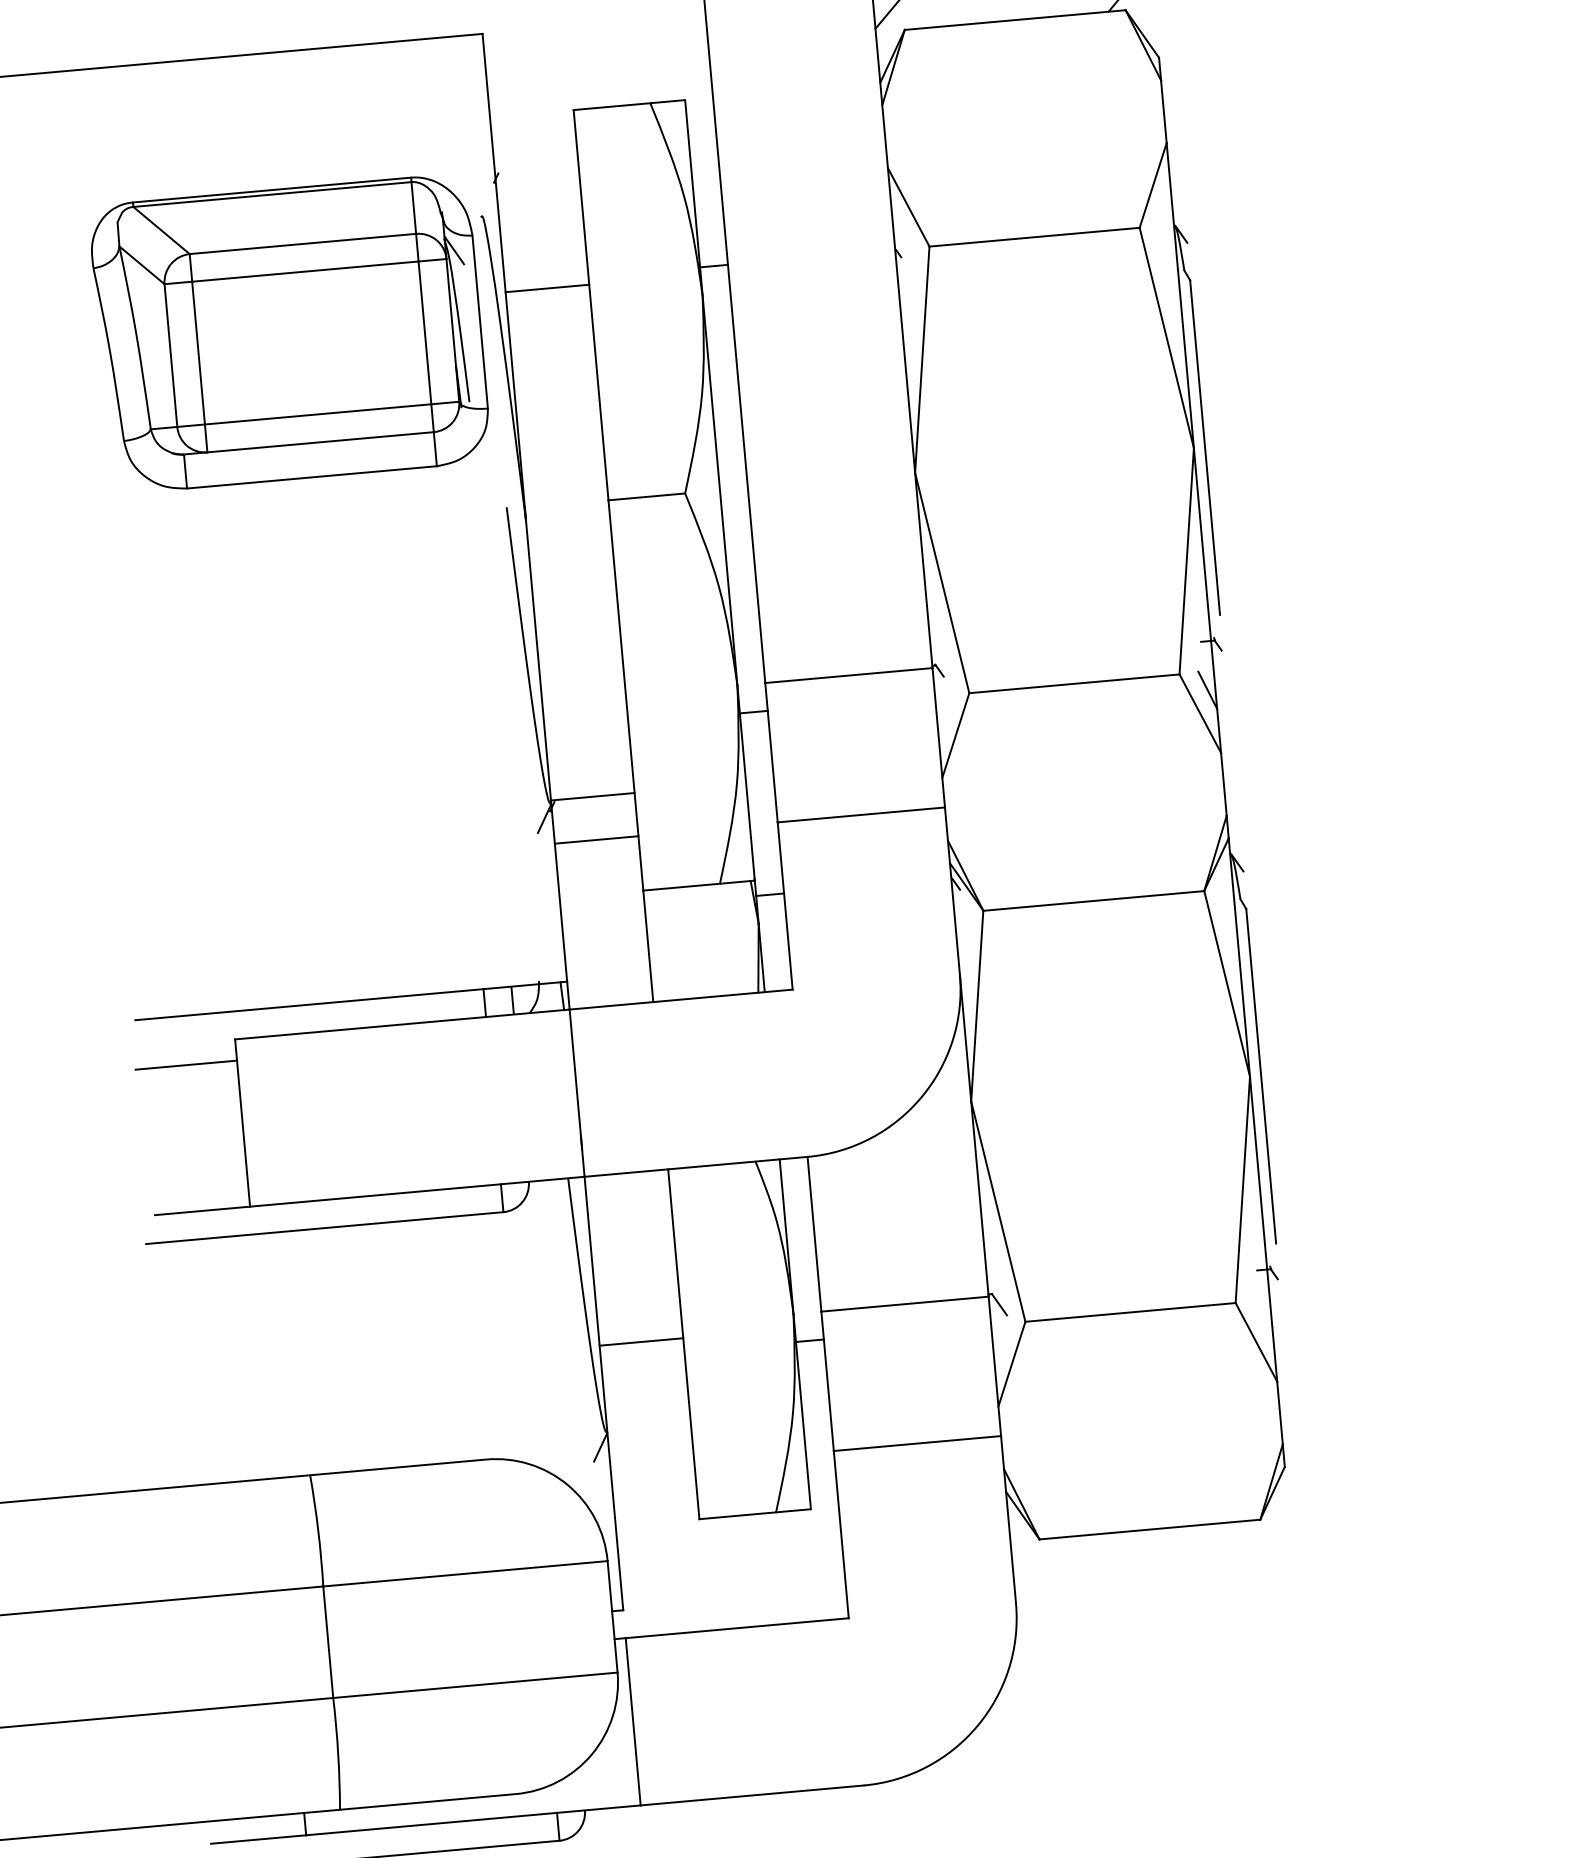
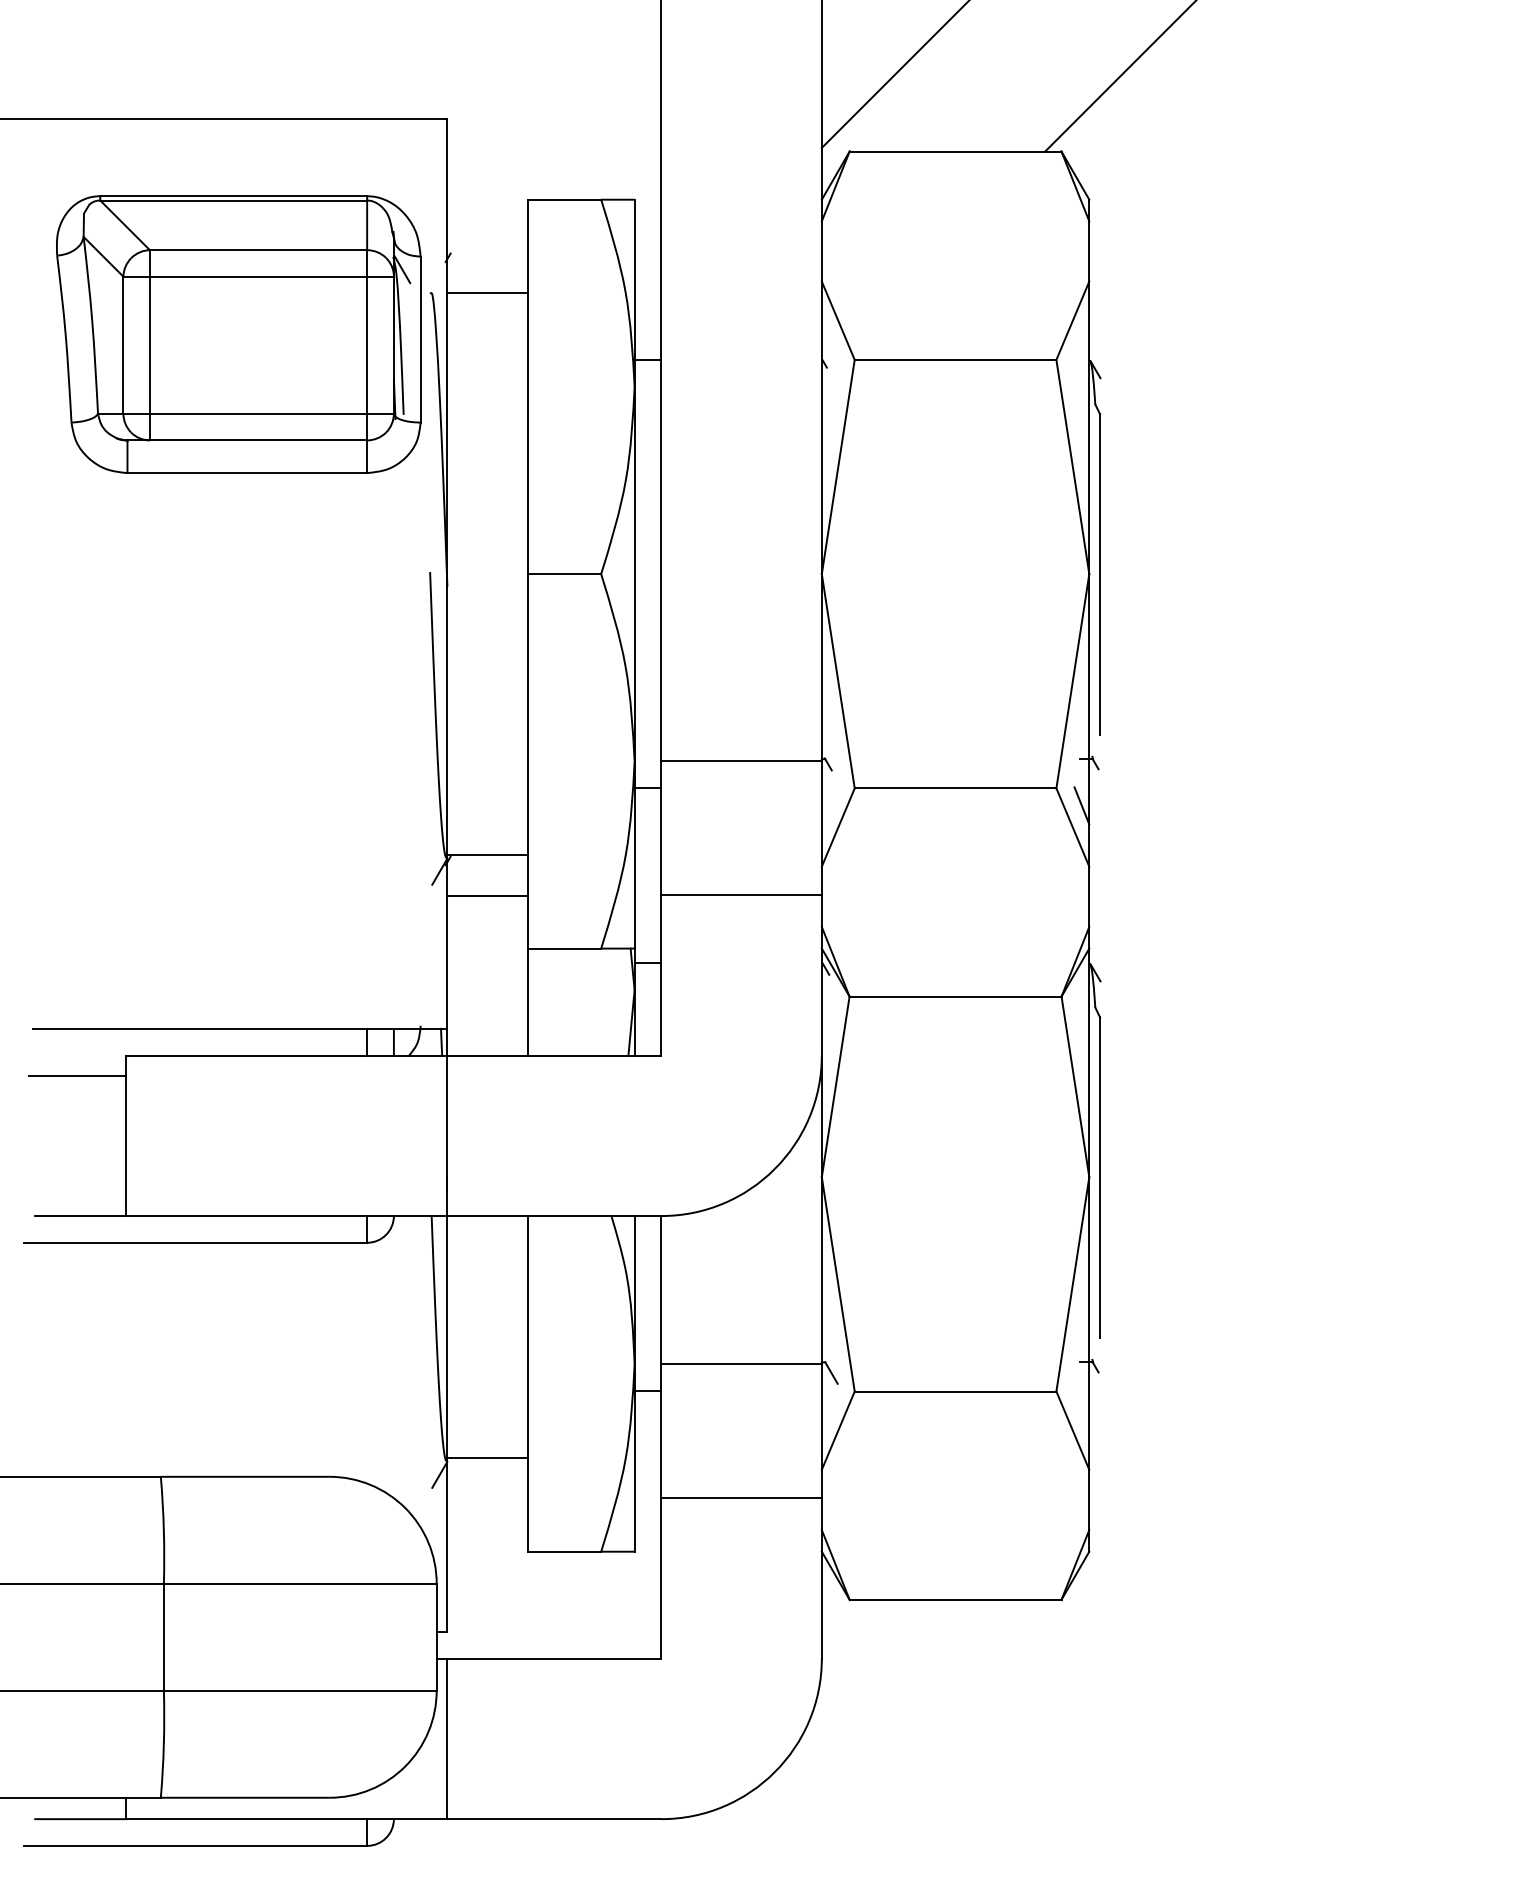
line: (547, 288) -> (487, 293), moved
part: (289, 333) -> (238, 334), moved
line: (641, 1342) -> (487, 1458), moved

